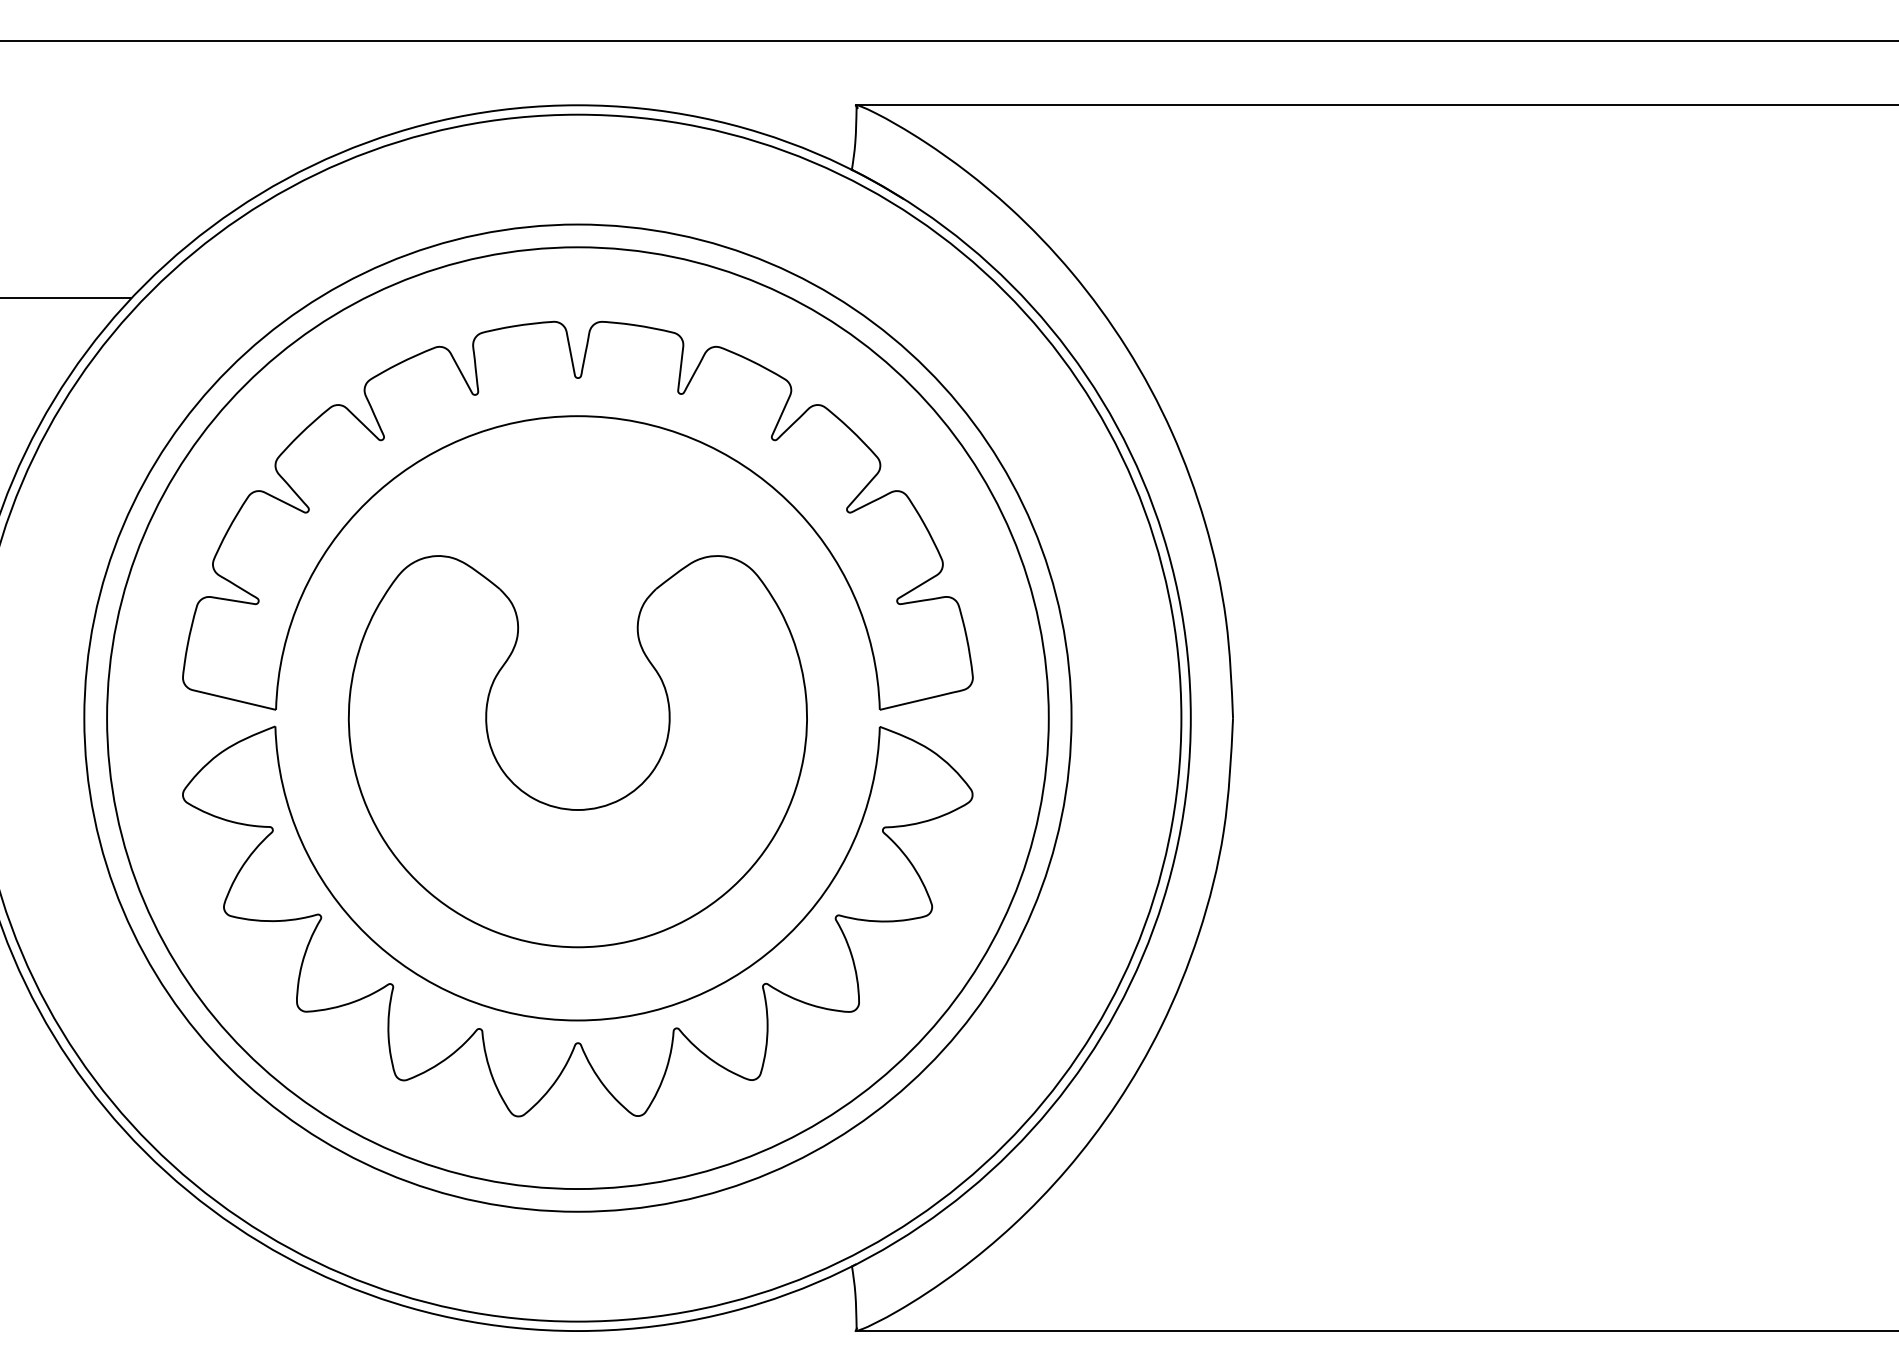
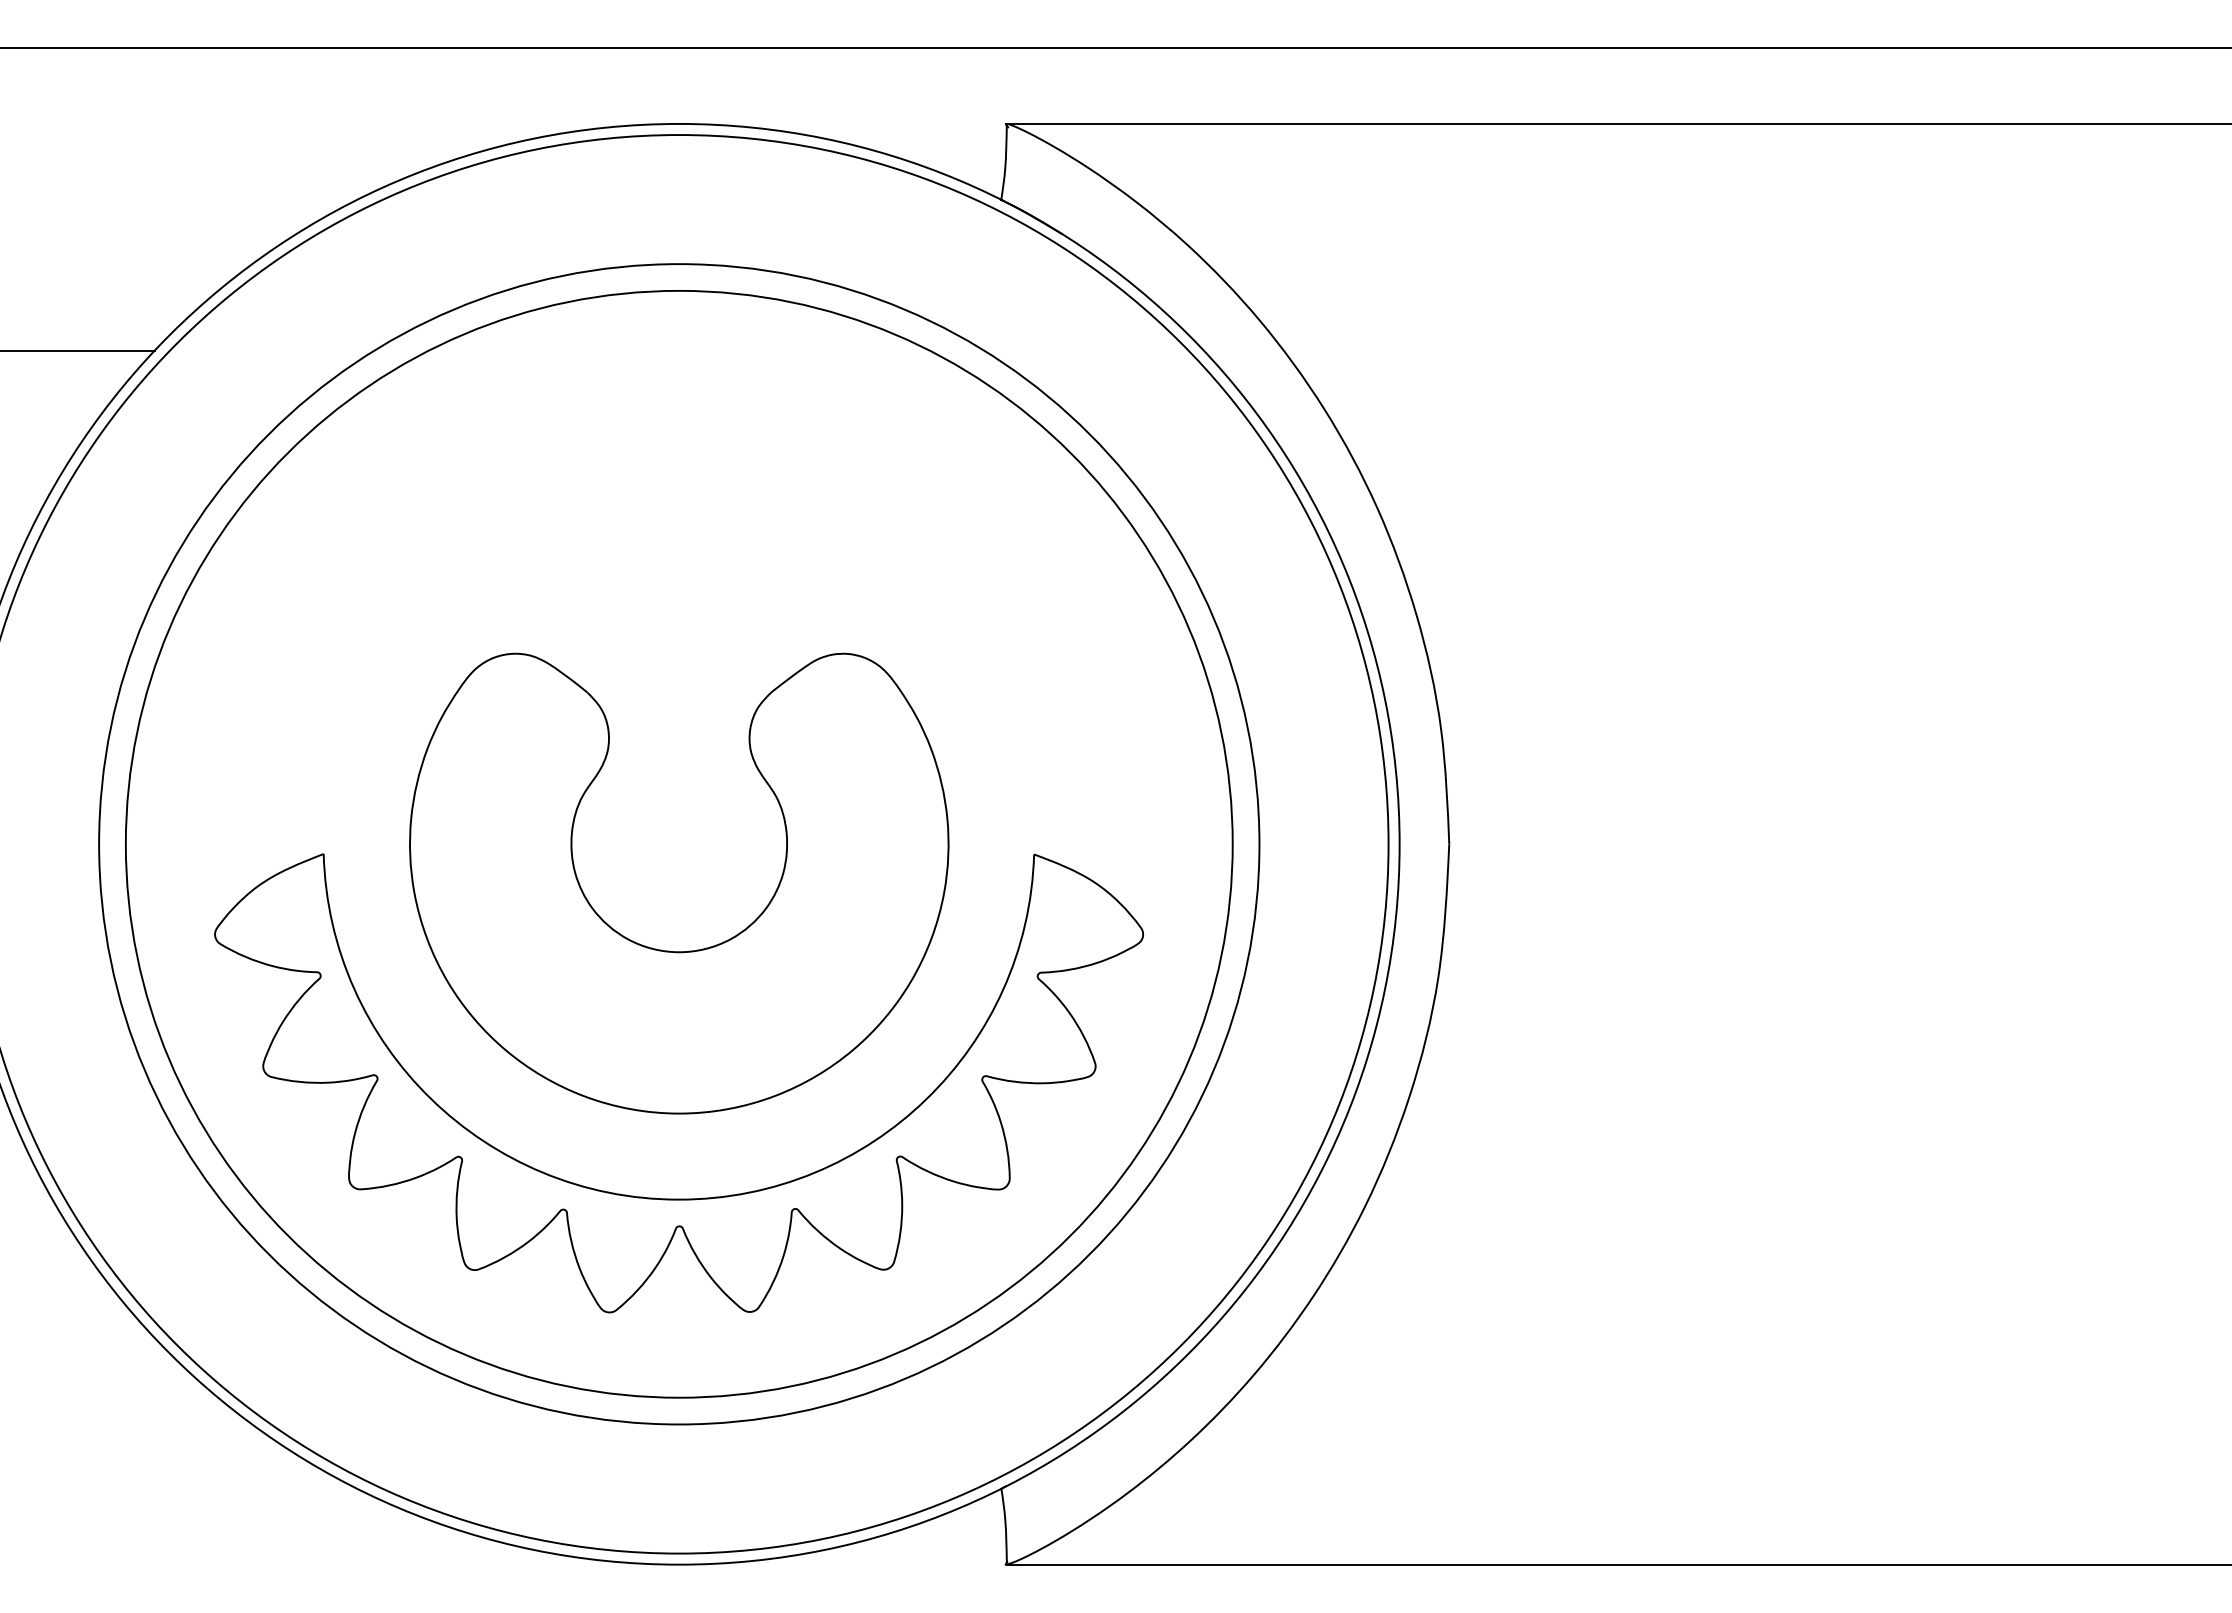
part: (578, 417) -> (679, 490), removed

